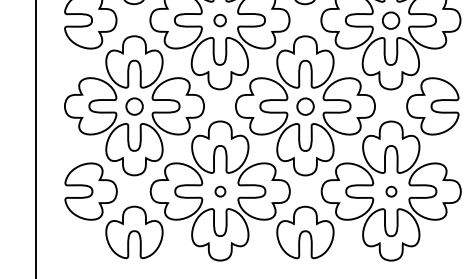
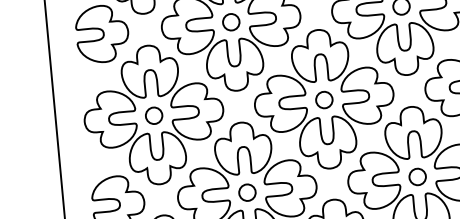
part: (220, 20) -> (231, 22), size x1.43
part: (220, 191) -> (247, 192), size x1.67
part: (391, 191) -> (417, 176), size x1.67

